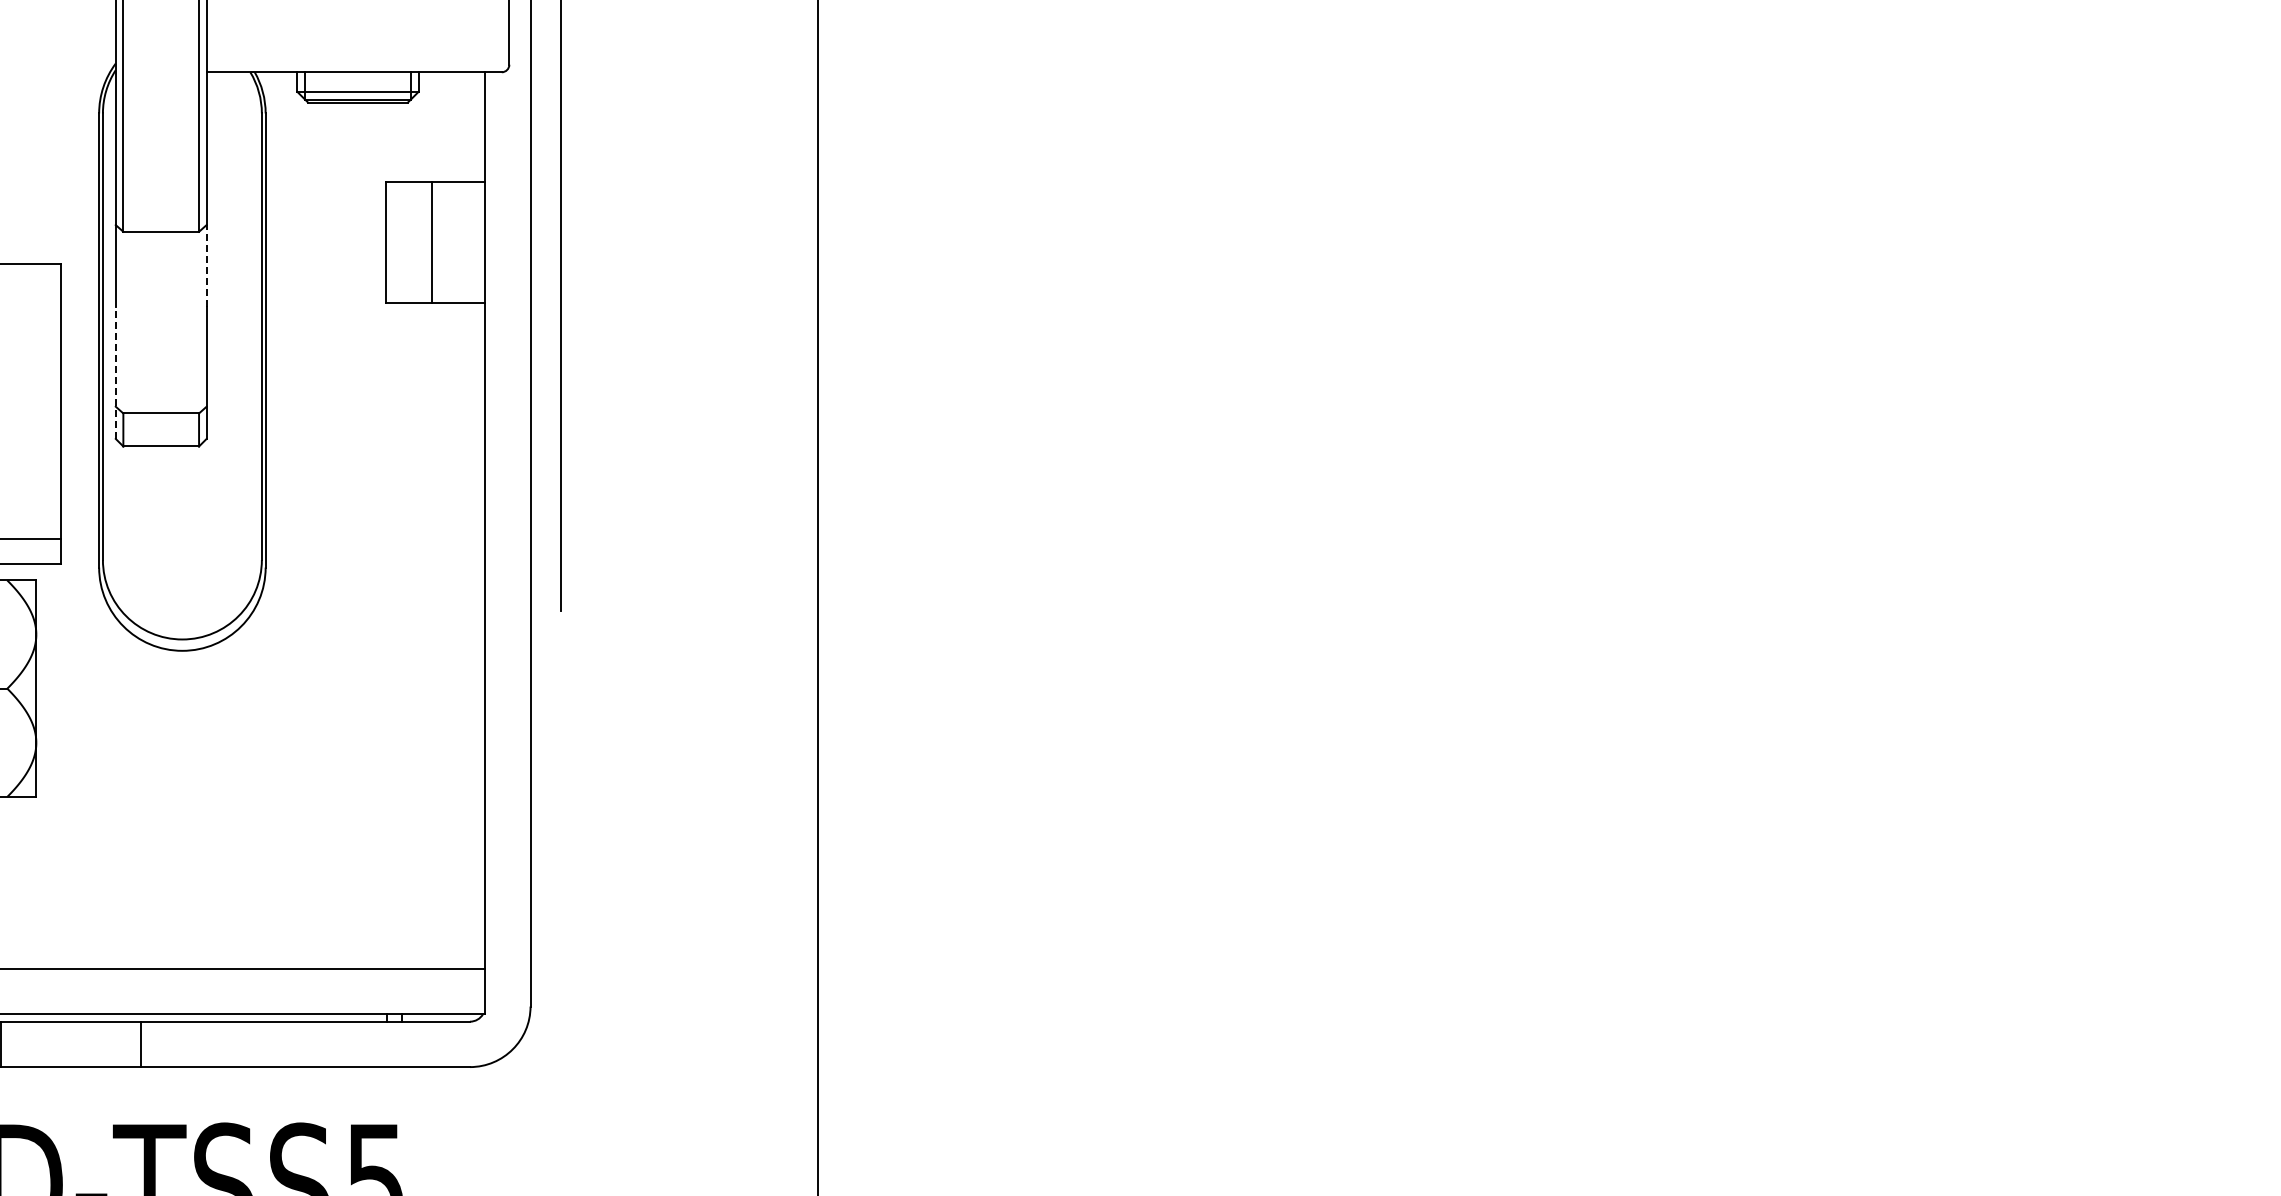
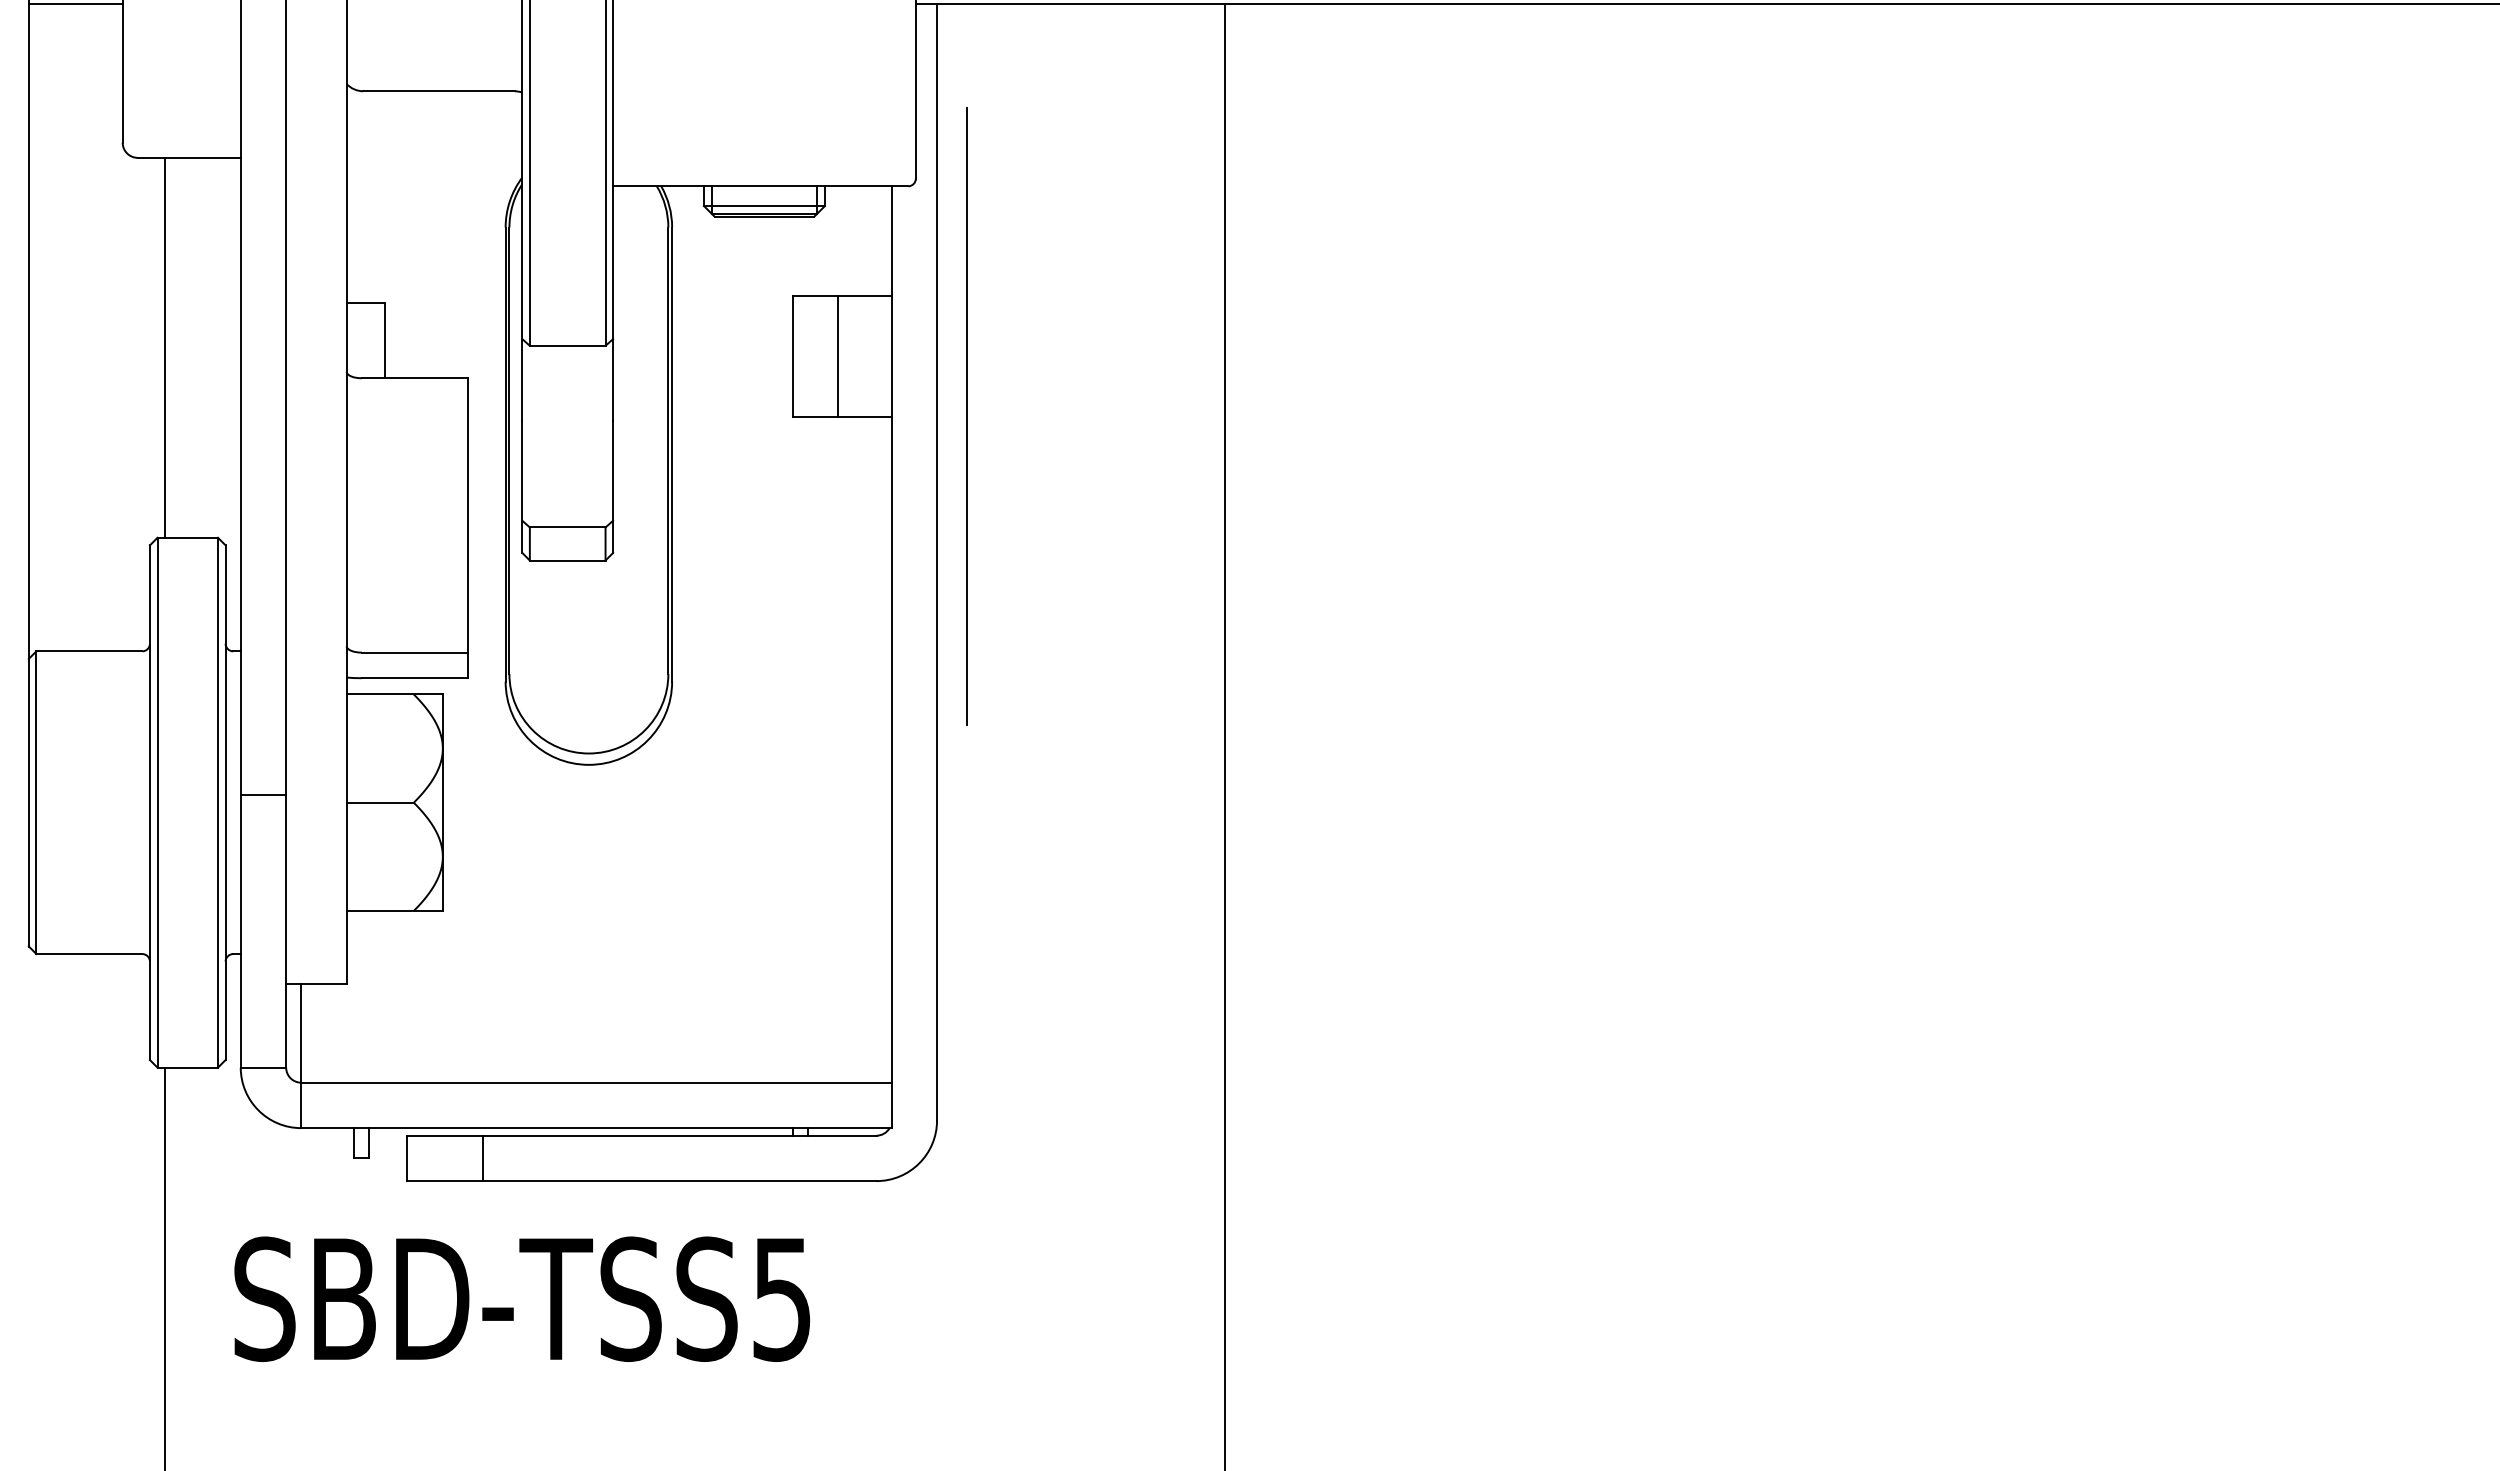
line: (207, 265) -> (613, 379), dashed -> solid
line: (116, 373) -> (522, 487), dashed -> solid
line: (141, 1044) -> (482, 1158), moved

